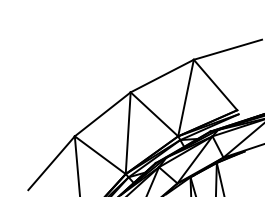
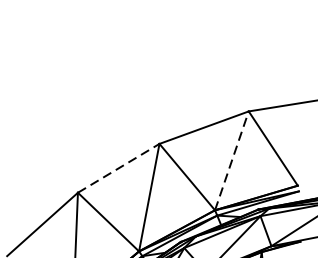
line: (186, 97) -> (232, 160), solid -> dashed
line: (102, 114) -> (118, 168), solid -> dashed

